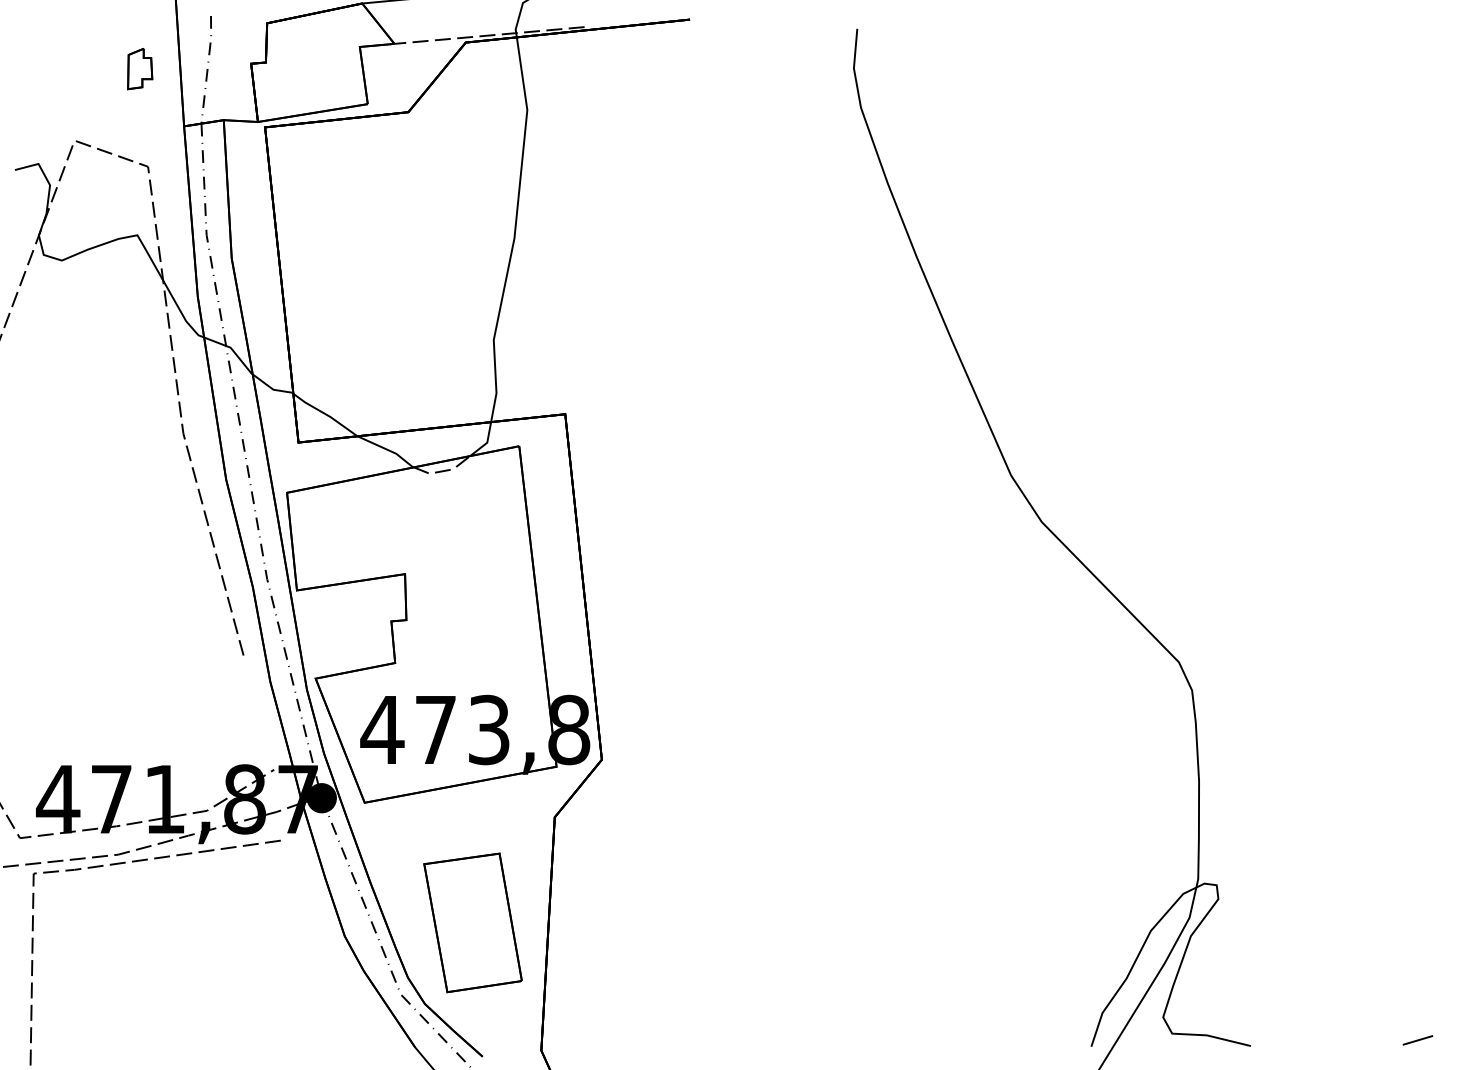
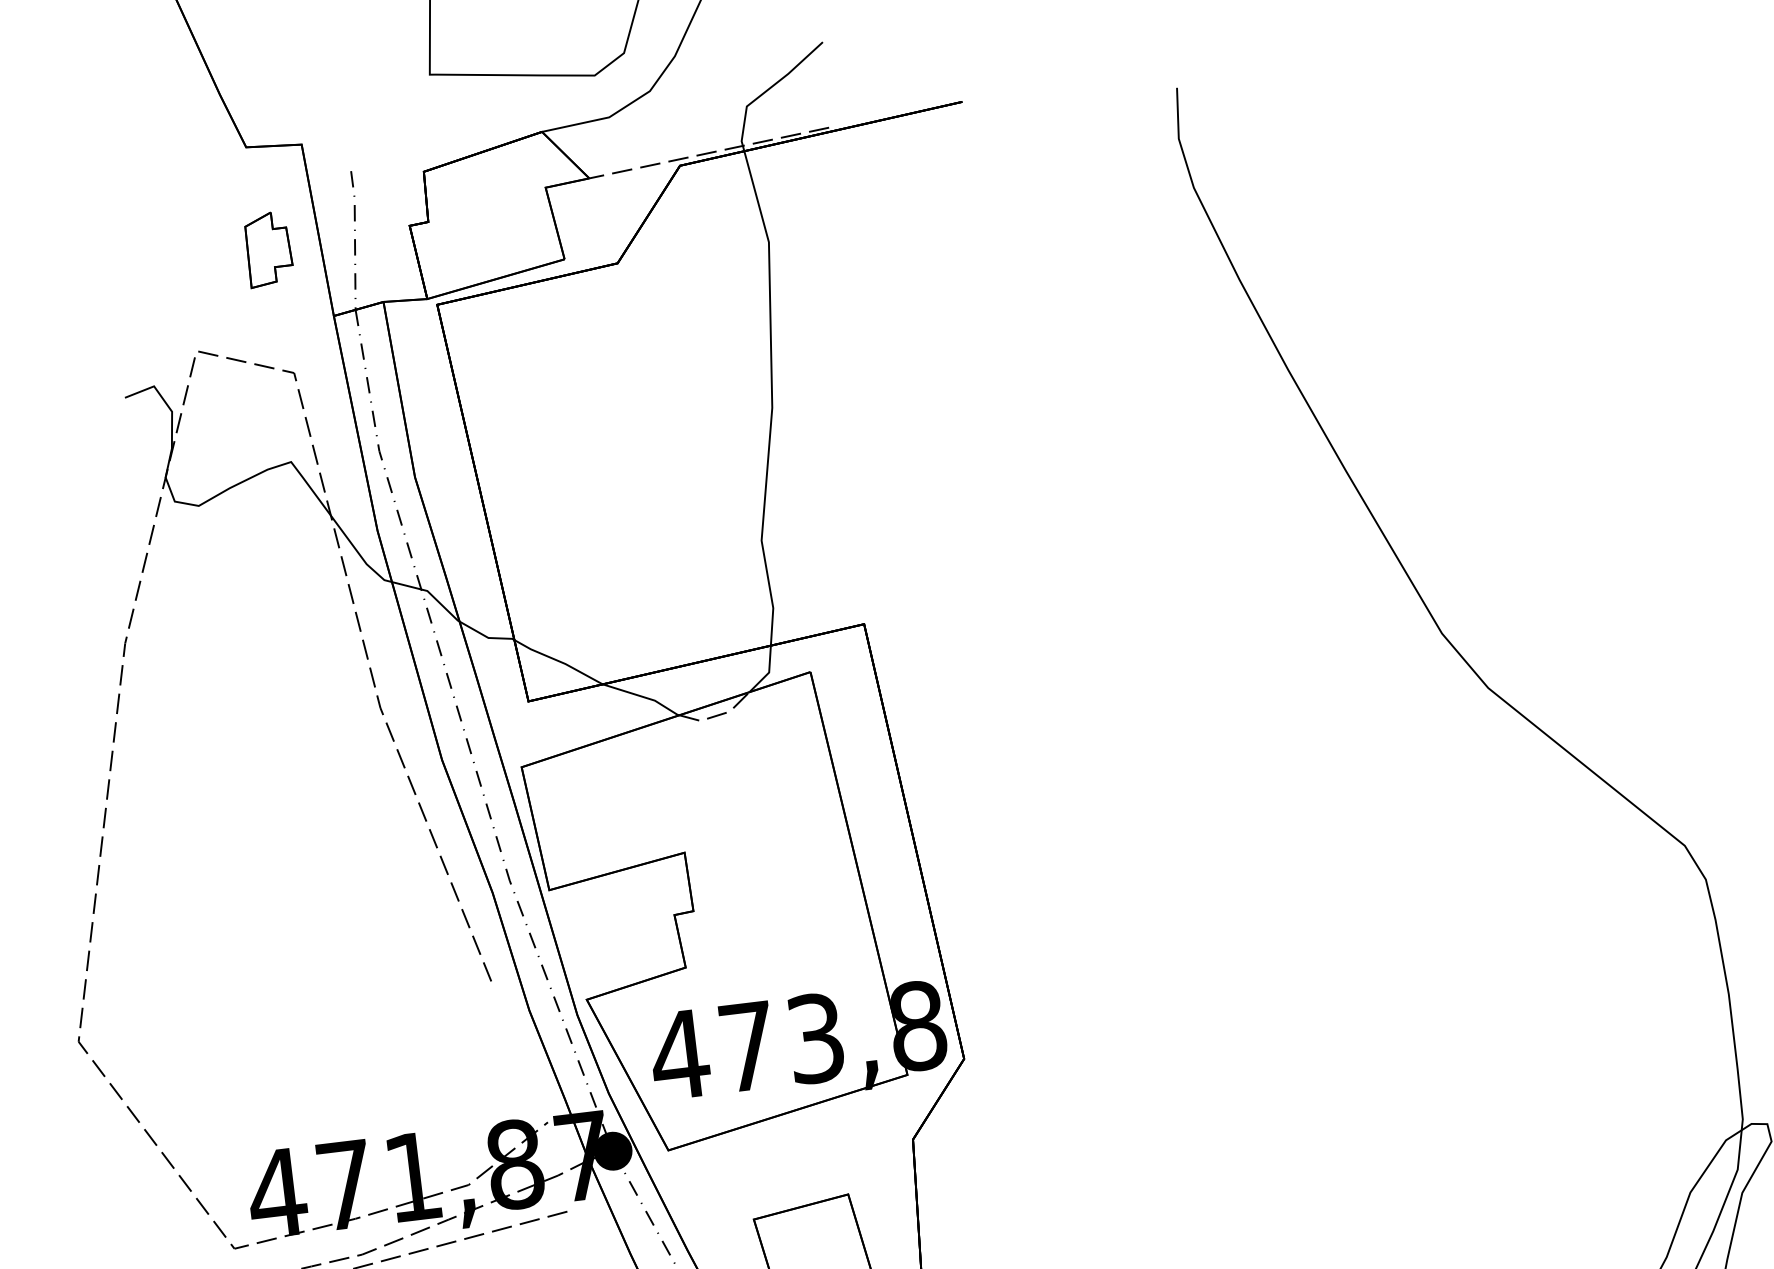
part: (140, 69) -> (269, 250), size x1.4

